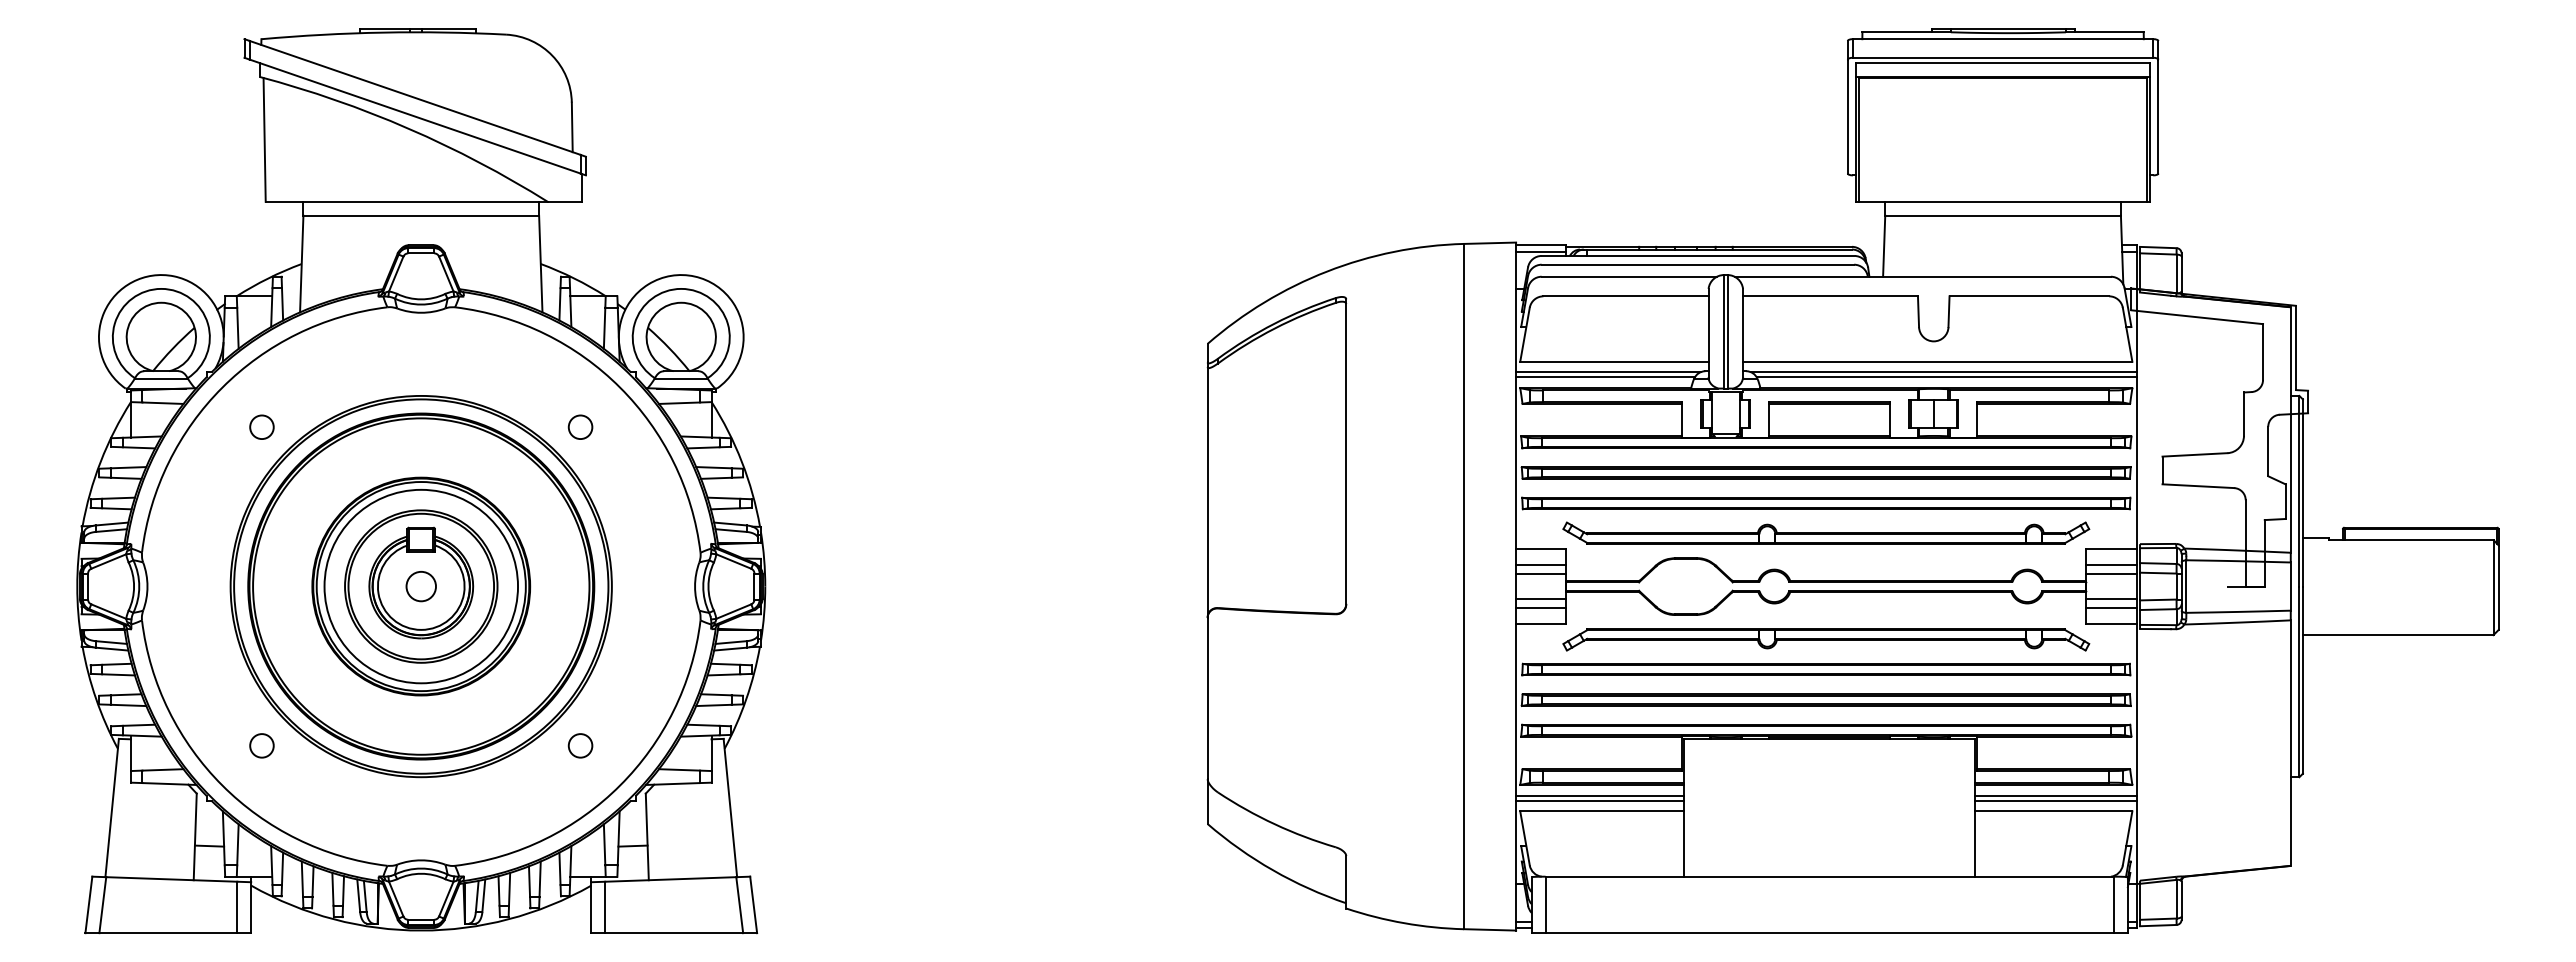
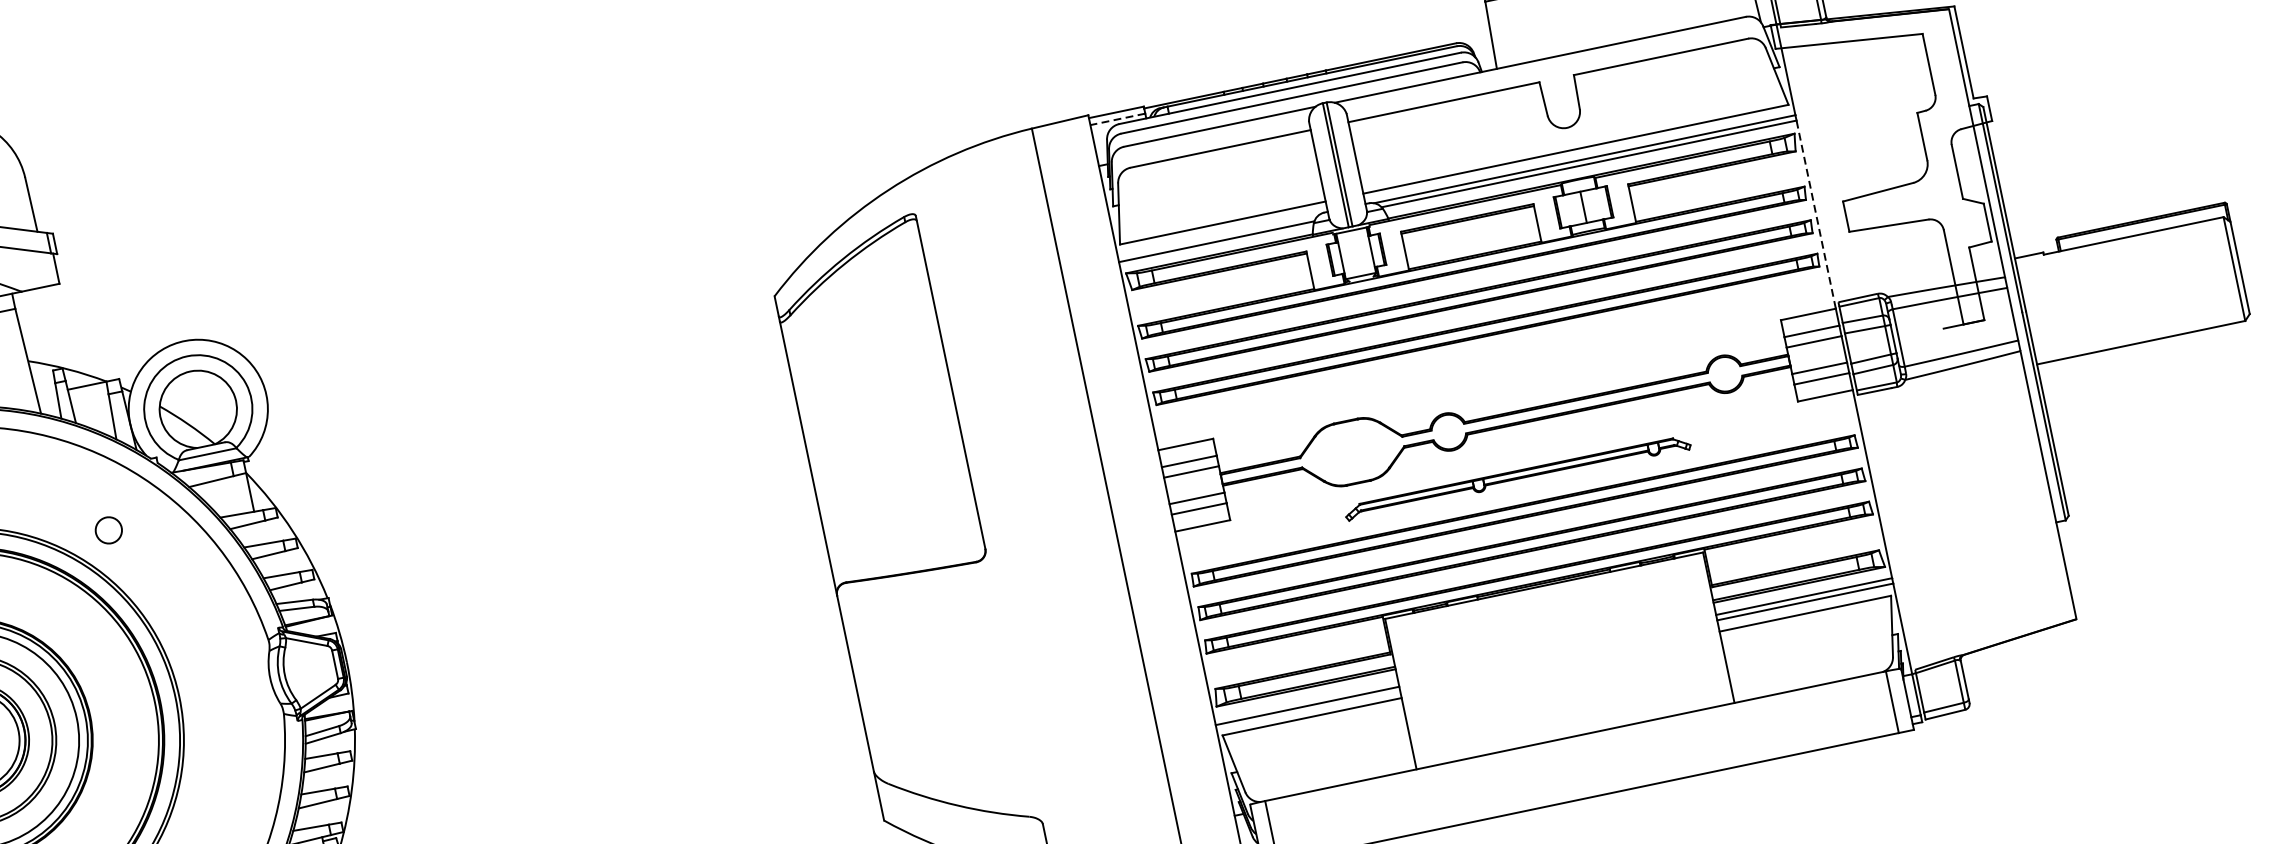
line: (1540, 251) -> (1117, 119), solid -> dashed
line: (1608, 372) -> (1218, 236), removed
line: (2136, 462) -> (1816, 213), solid -> dashed
part: (1826, 532) -> (1493, 361), removed
part: (1826, 639) -> (1517, 477), size x0.6
line: (1600, 796) -> (1306, 700), removed

